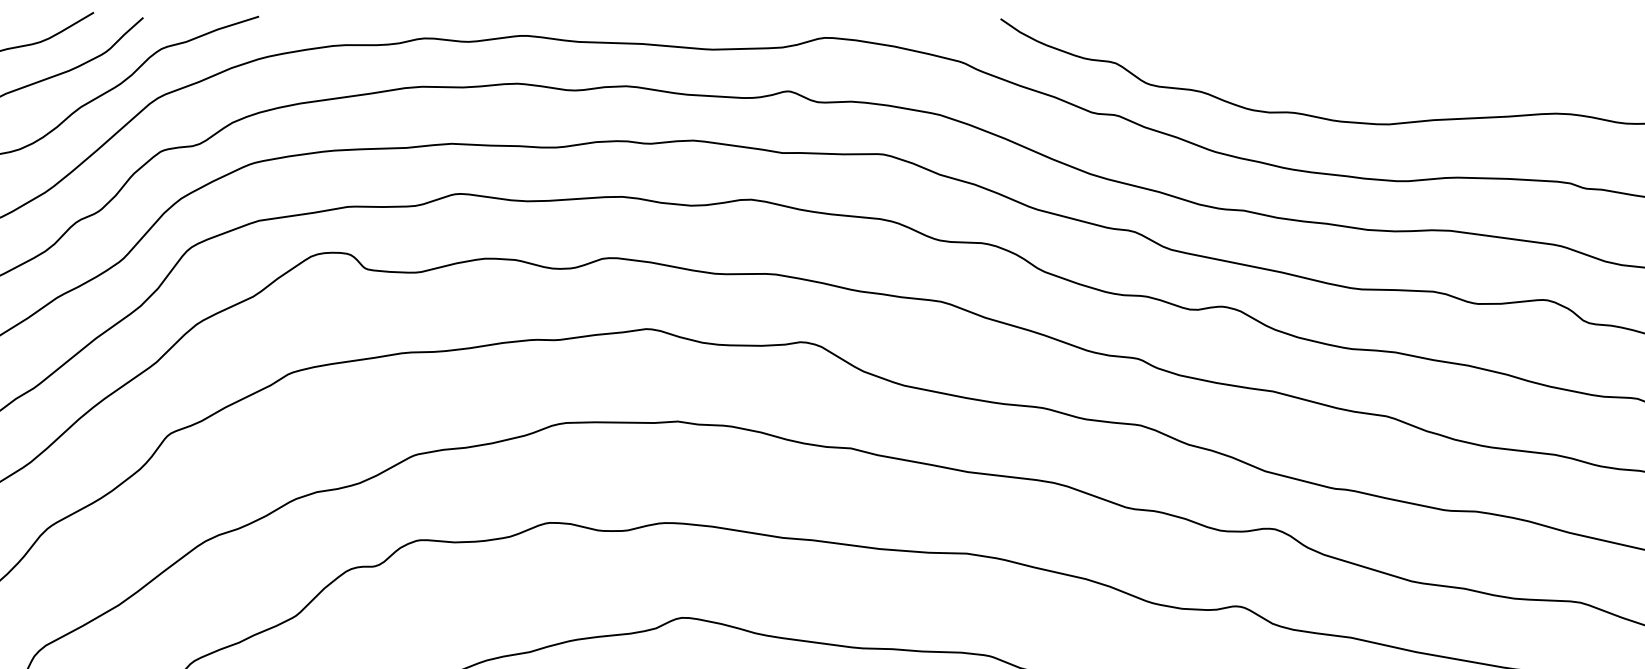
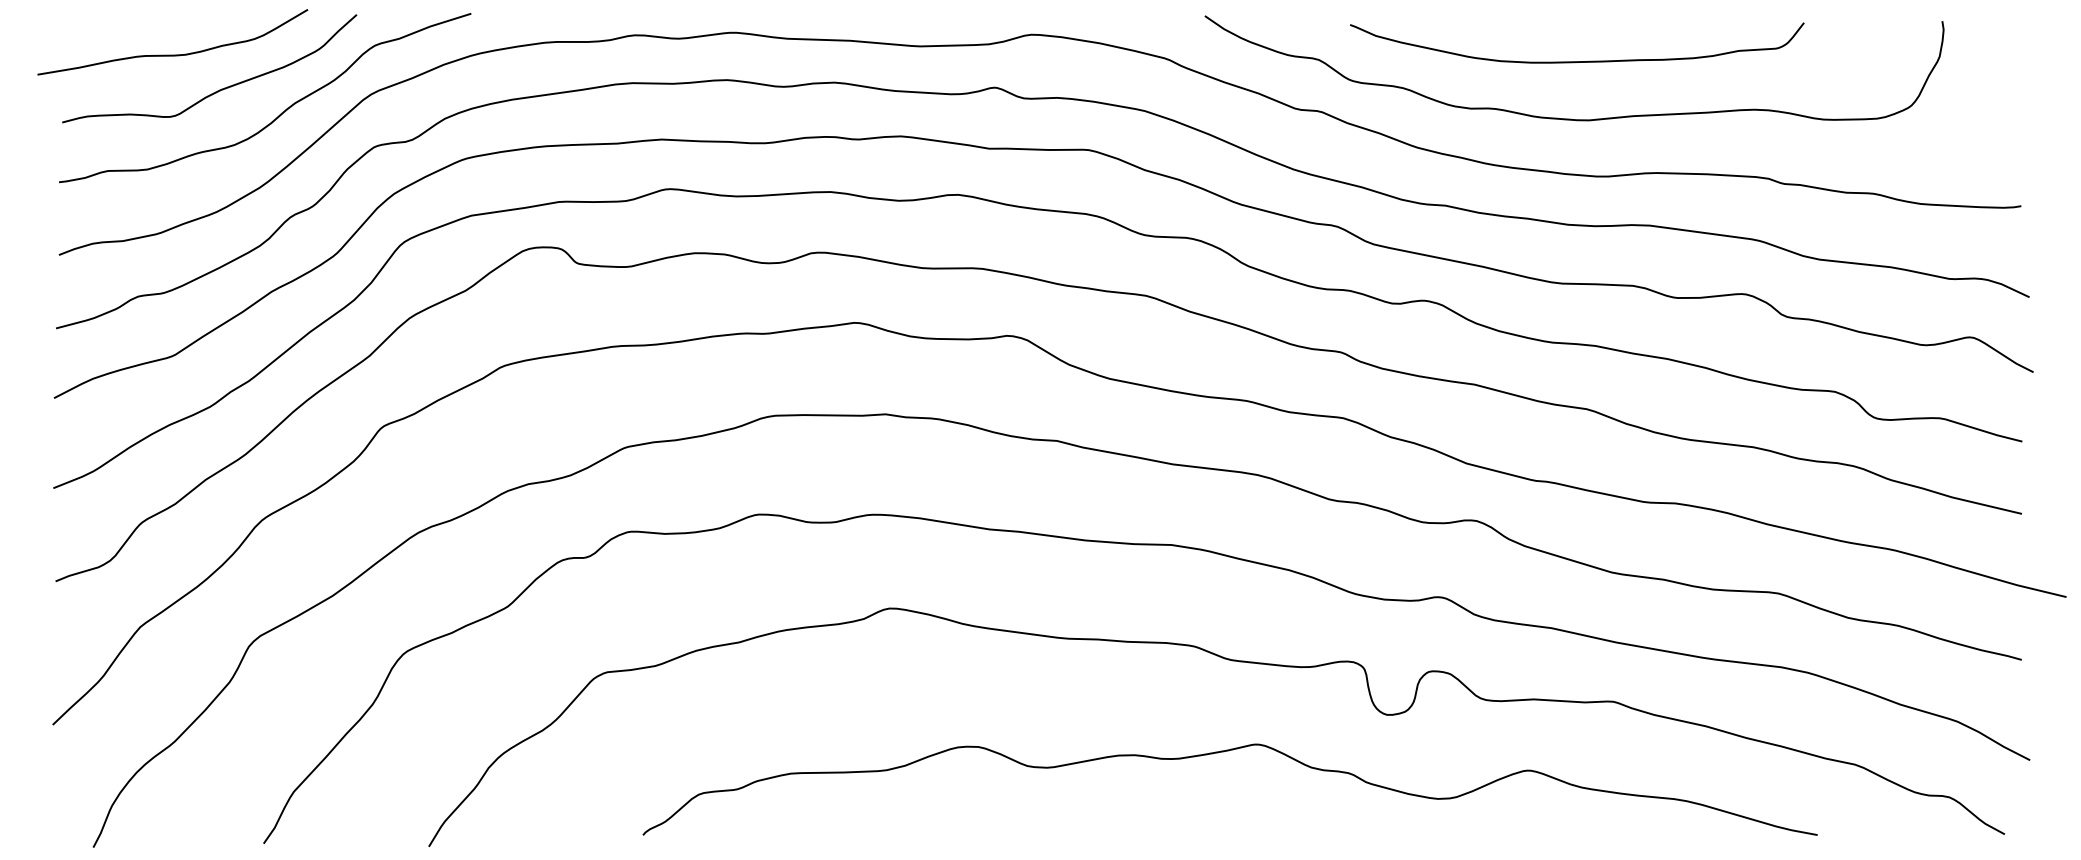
curve: (1377, 64) -> (1577, 61), added

